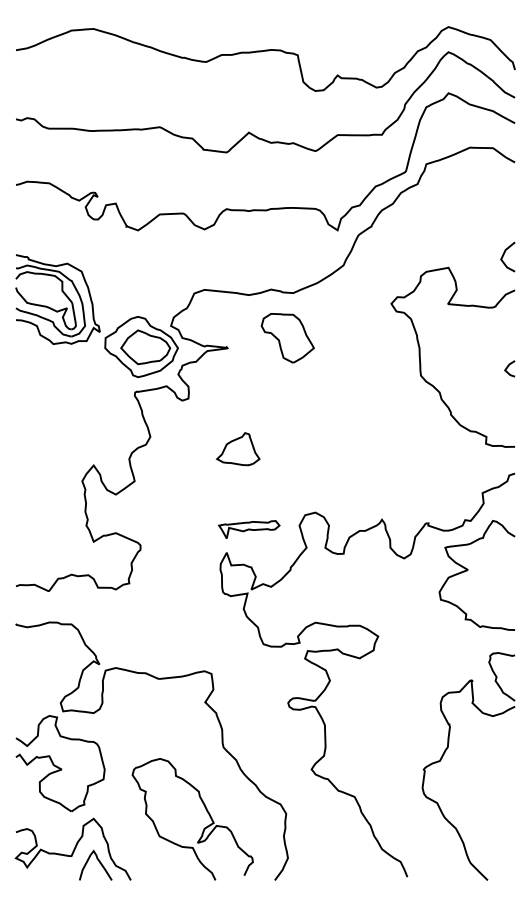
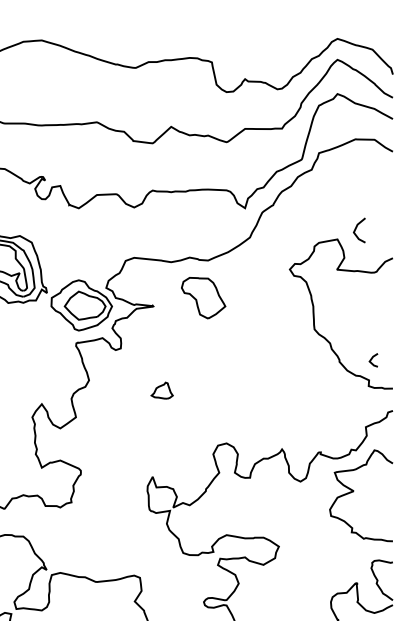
line: (504, 255) -> (356, 229), moved
line: (508, 367) -> (372, 359), moved
part: (237, 449) -> (161, 390), size x0.6
part: (249, 529) -> (171, 457), removed

